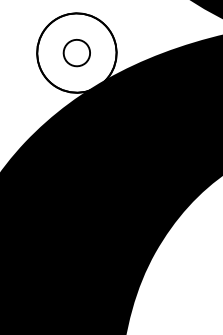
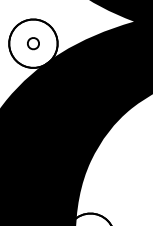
part: (77, 52) -> (33, 43), size x0.7

